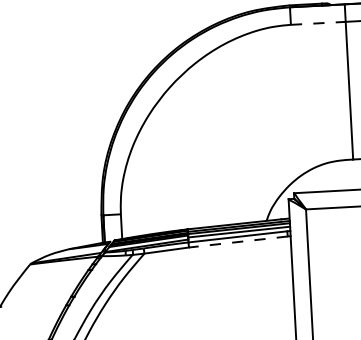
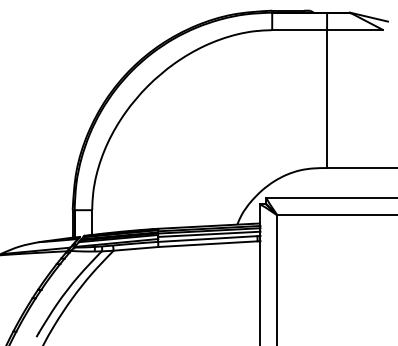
line: (319, 23) -> (300, 30), dashed -> solid
line: (238, 242) -> (208, 244), dashed -> solid

